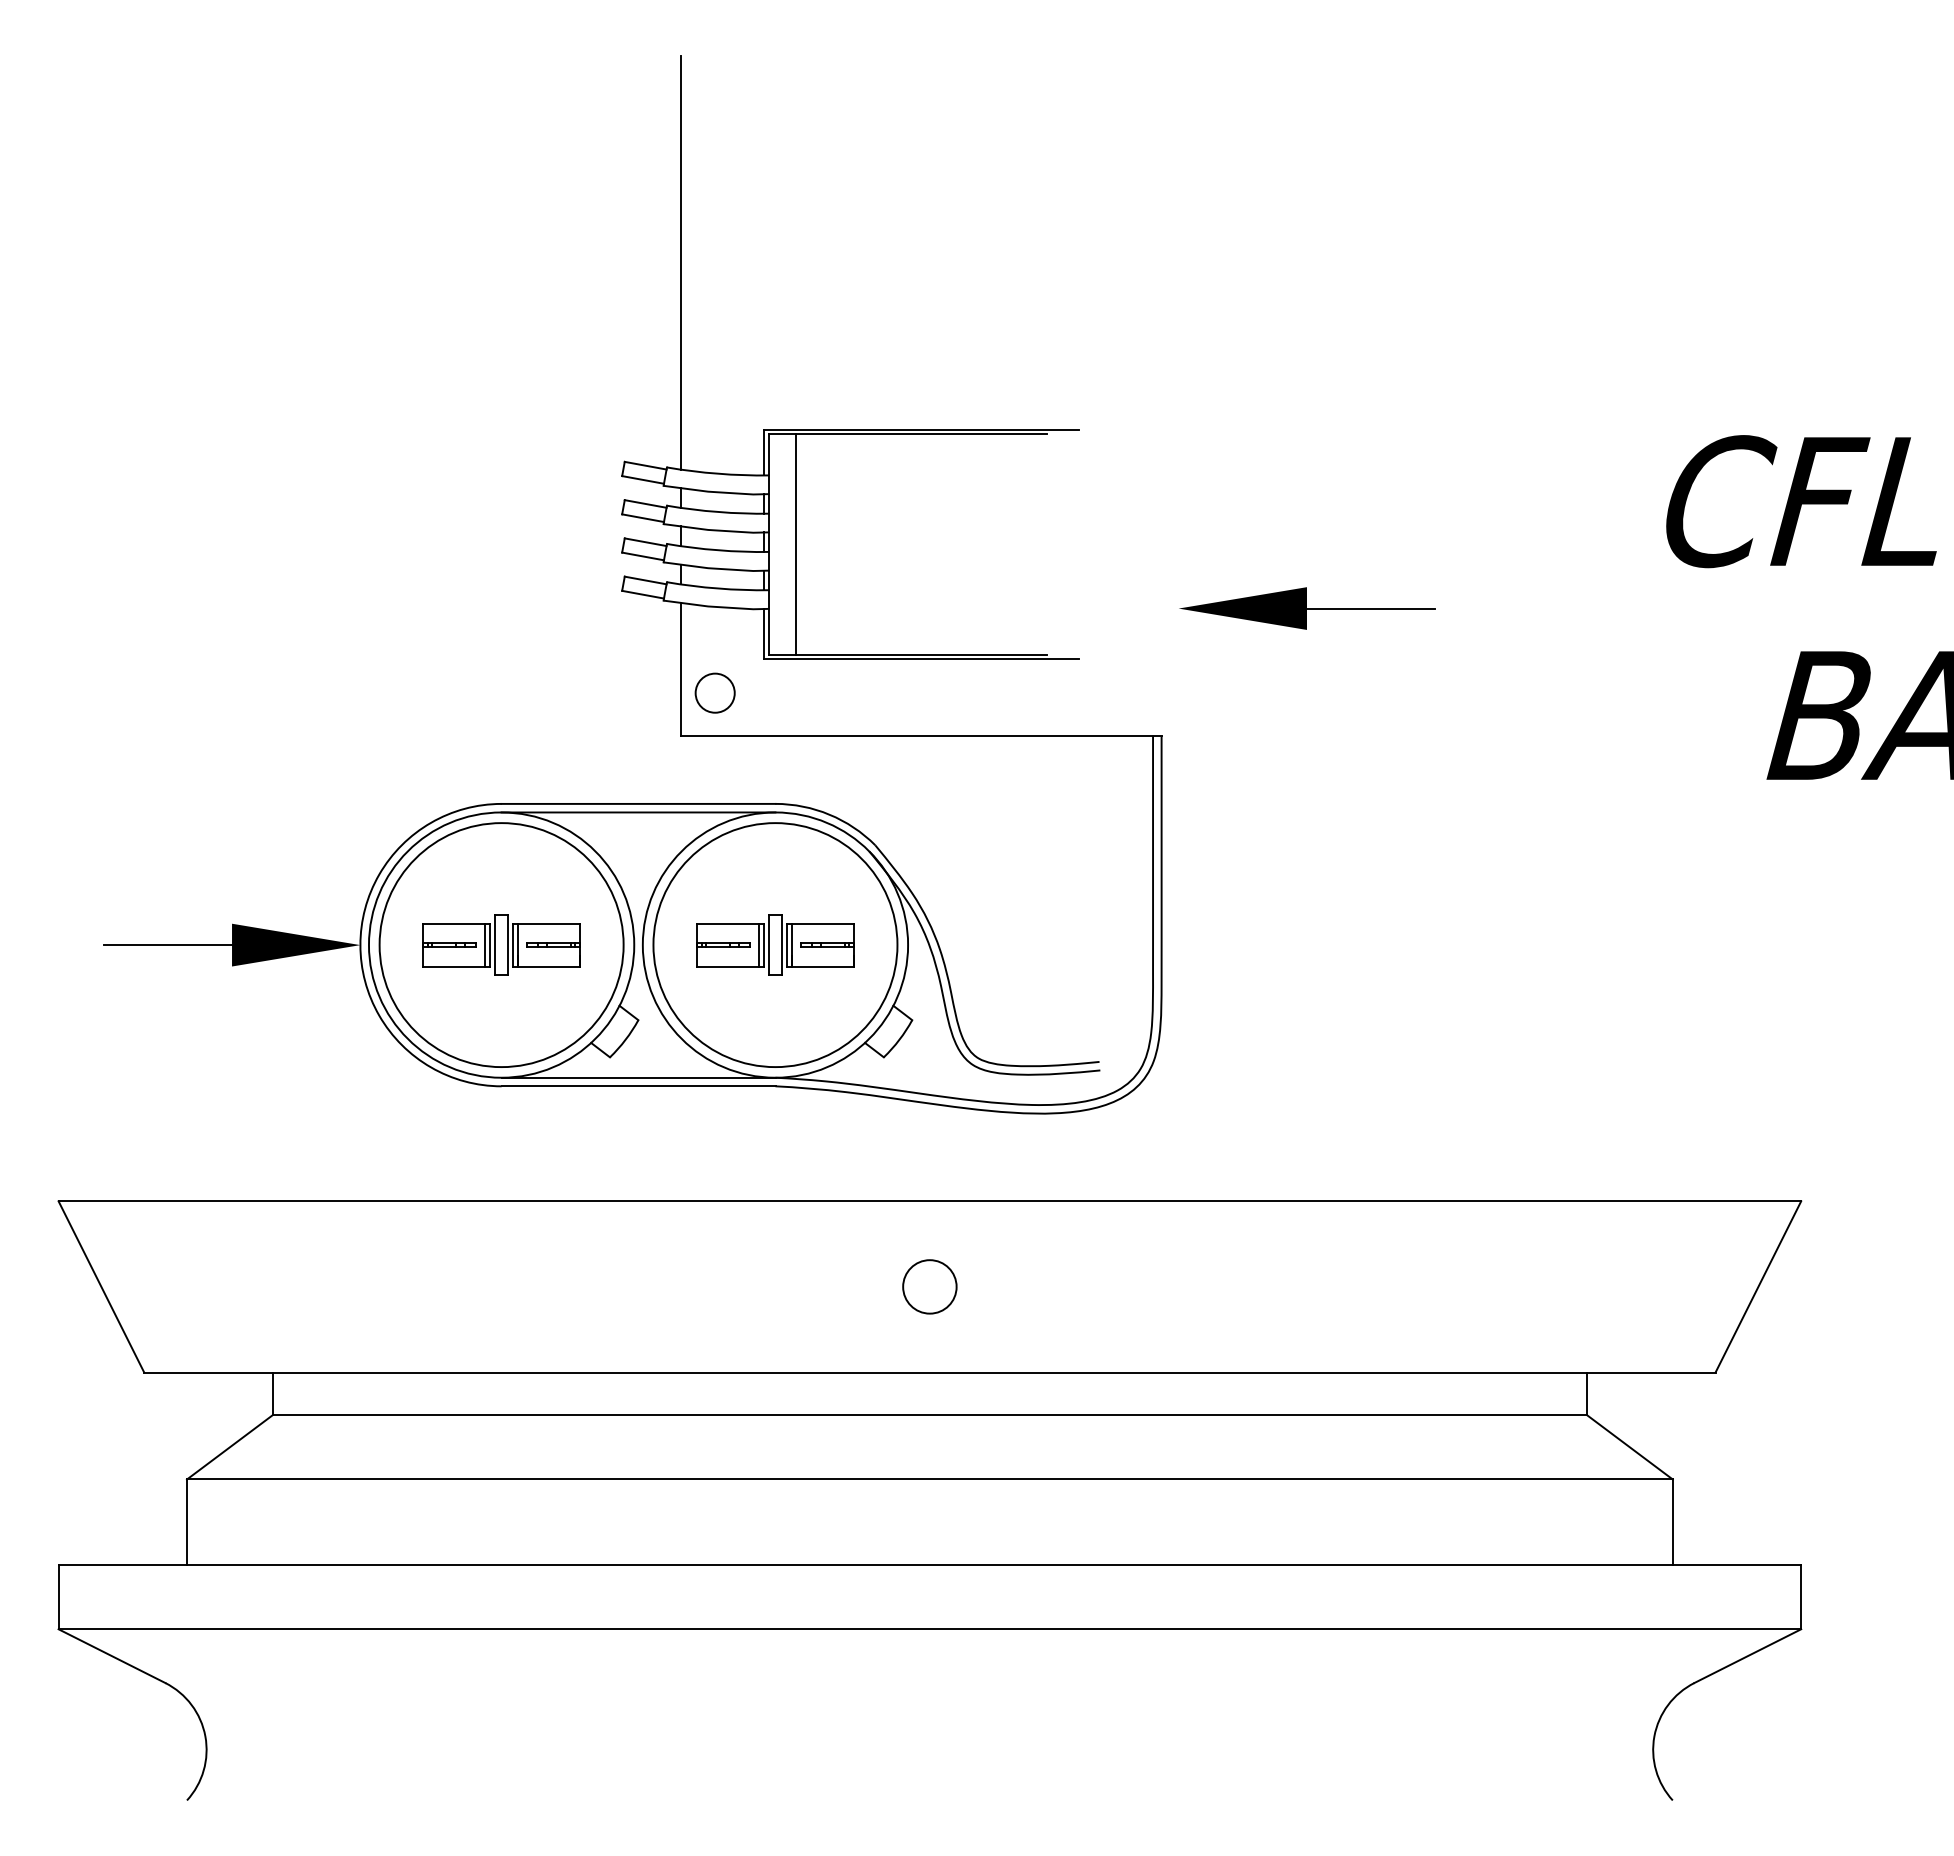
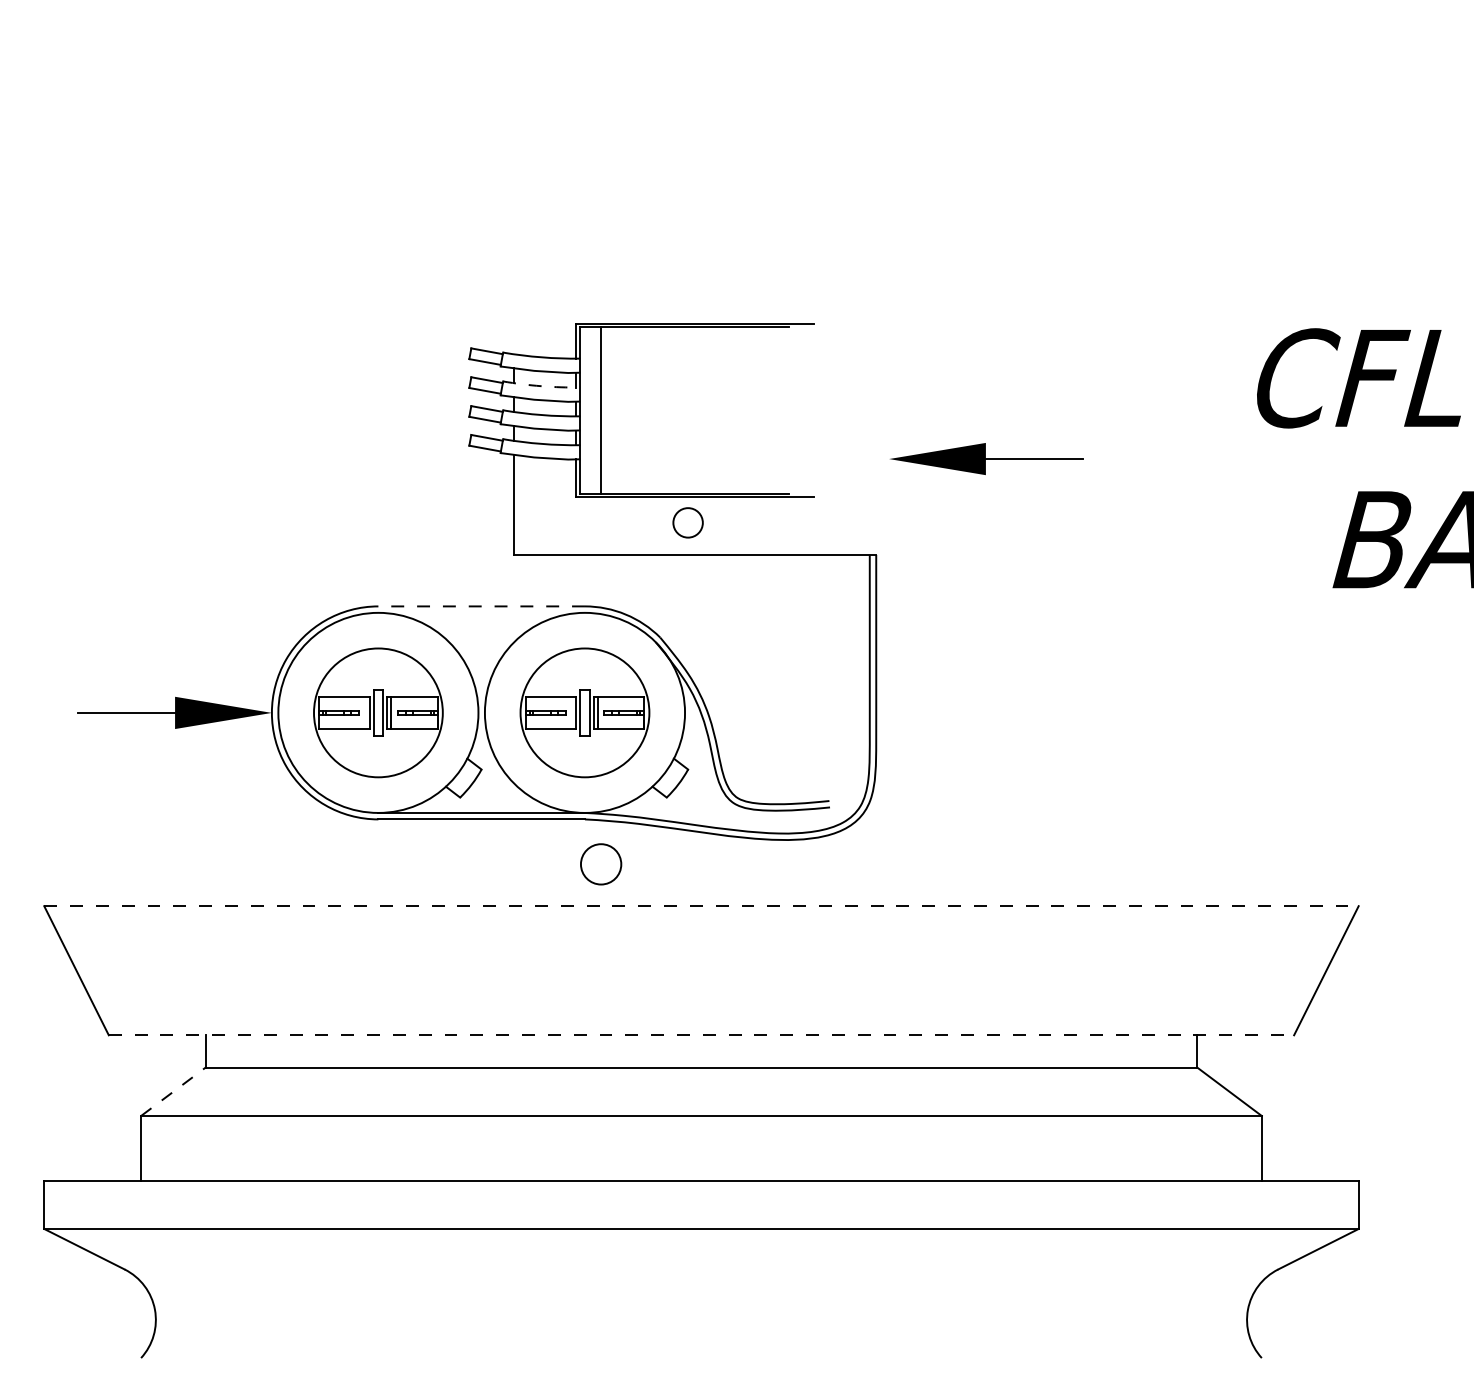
line: (681, 262) -> (514, 198), removed
arc: (718, 512) -> (542, 386), solid -> dashed
circle: (714, 692) -> (687, 522), moved
line: (638, 803) -> (481, 606), solid -> dashed
line: (638, 812) -> (481, 612), removed
line: (484, 944) -> (365, 712), removed
line: (758, 944) -> (572, 712), removed
circle: (501, 945) -> (378, 713), size x0.7
circle: (775, 945) -> (585, 713), size x0.7
line: (930, 1201) -> (701, 906), solid -> dashed
circle: (929, 1286) -> (600, 864), moved
line: (929, 1372) -> (701, 1035), solid -> dashed
line: (230, 1447) -> (173, 1091), solid -> dashed

